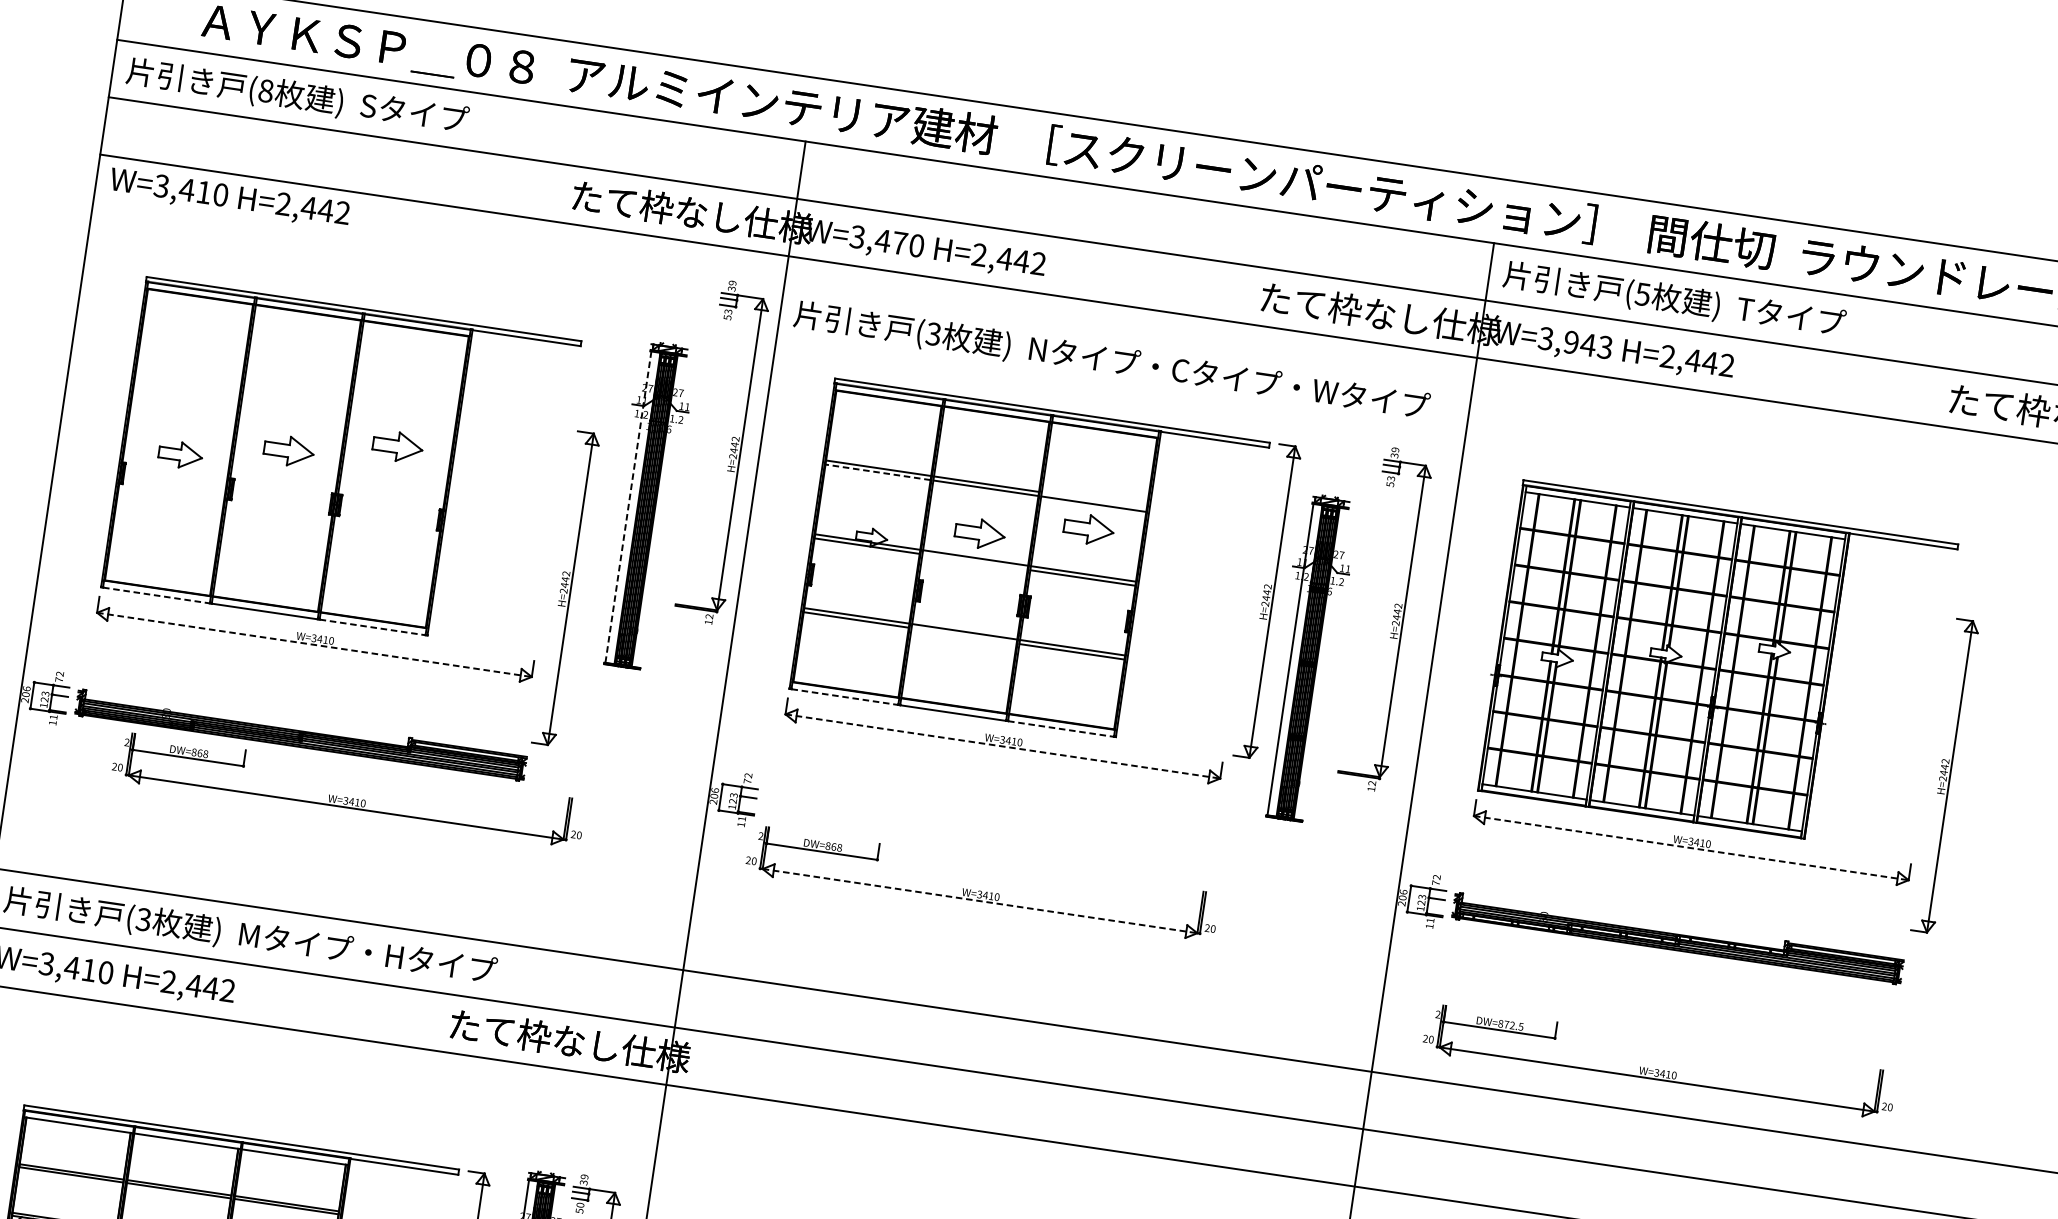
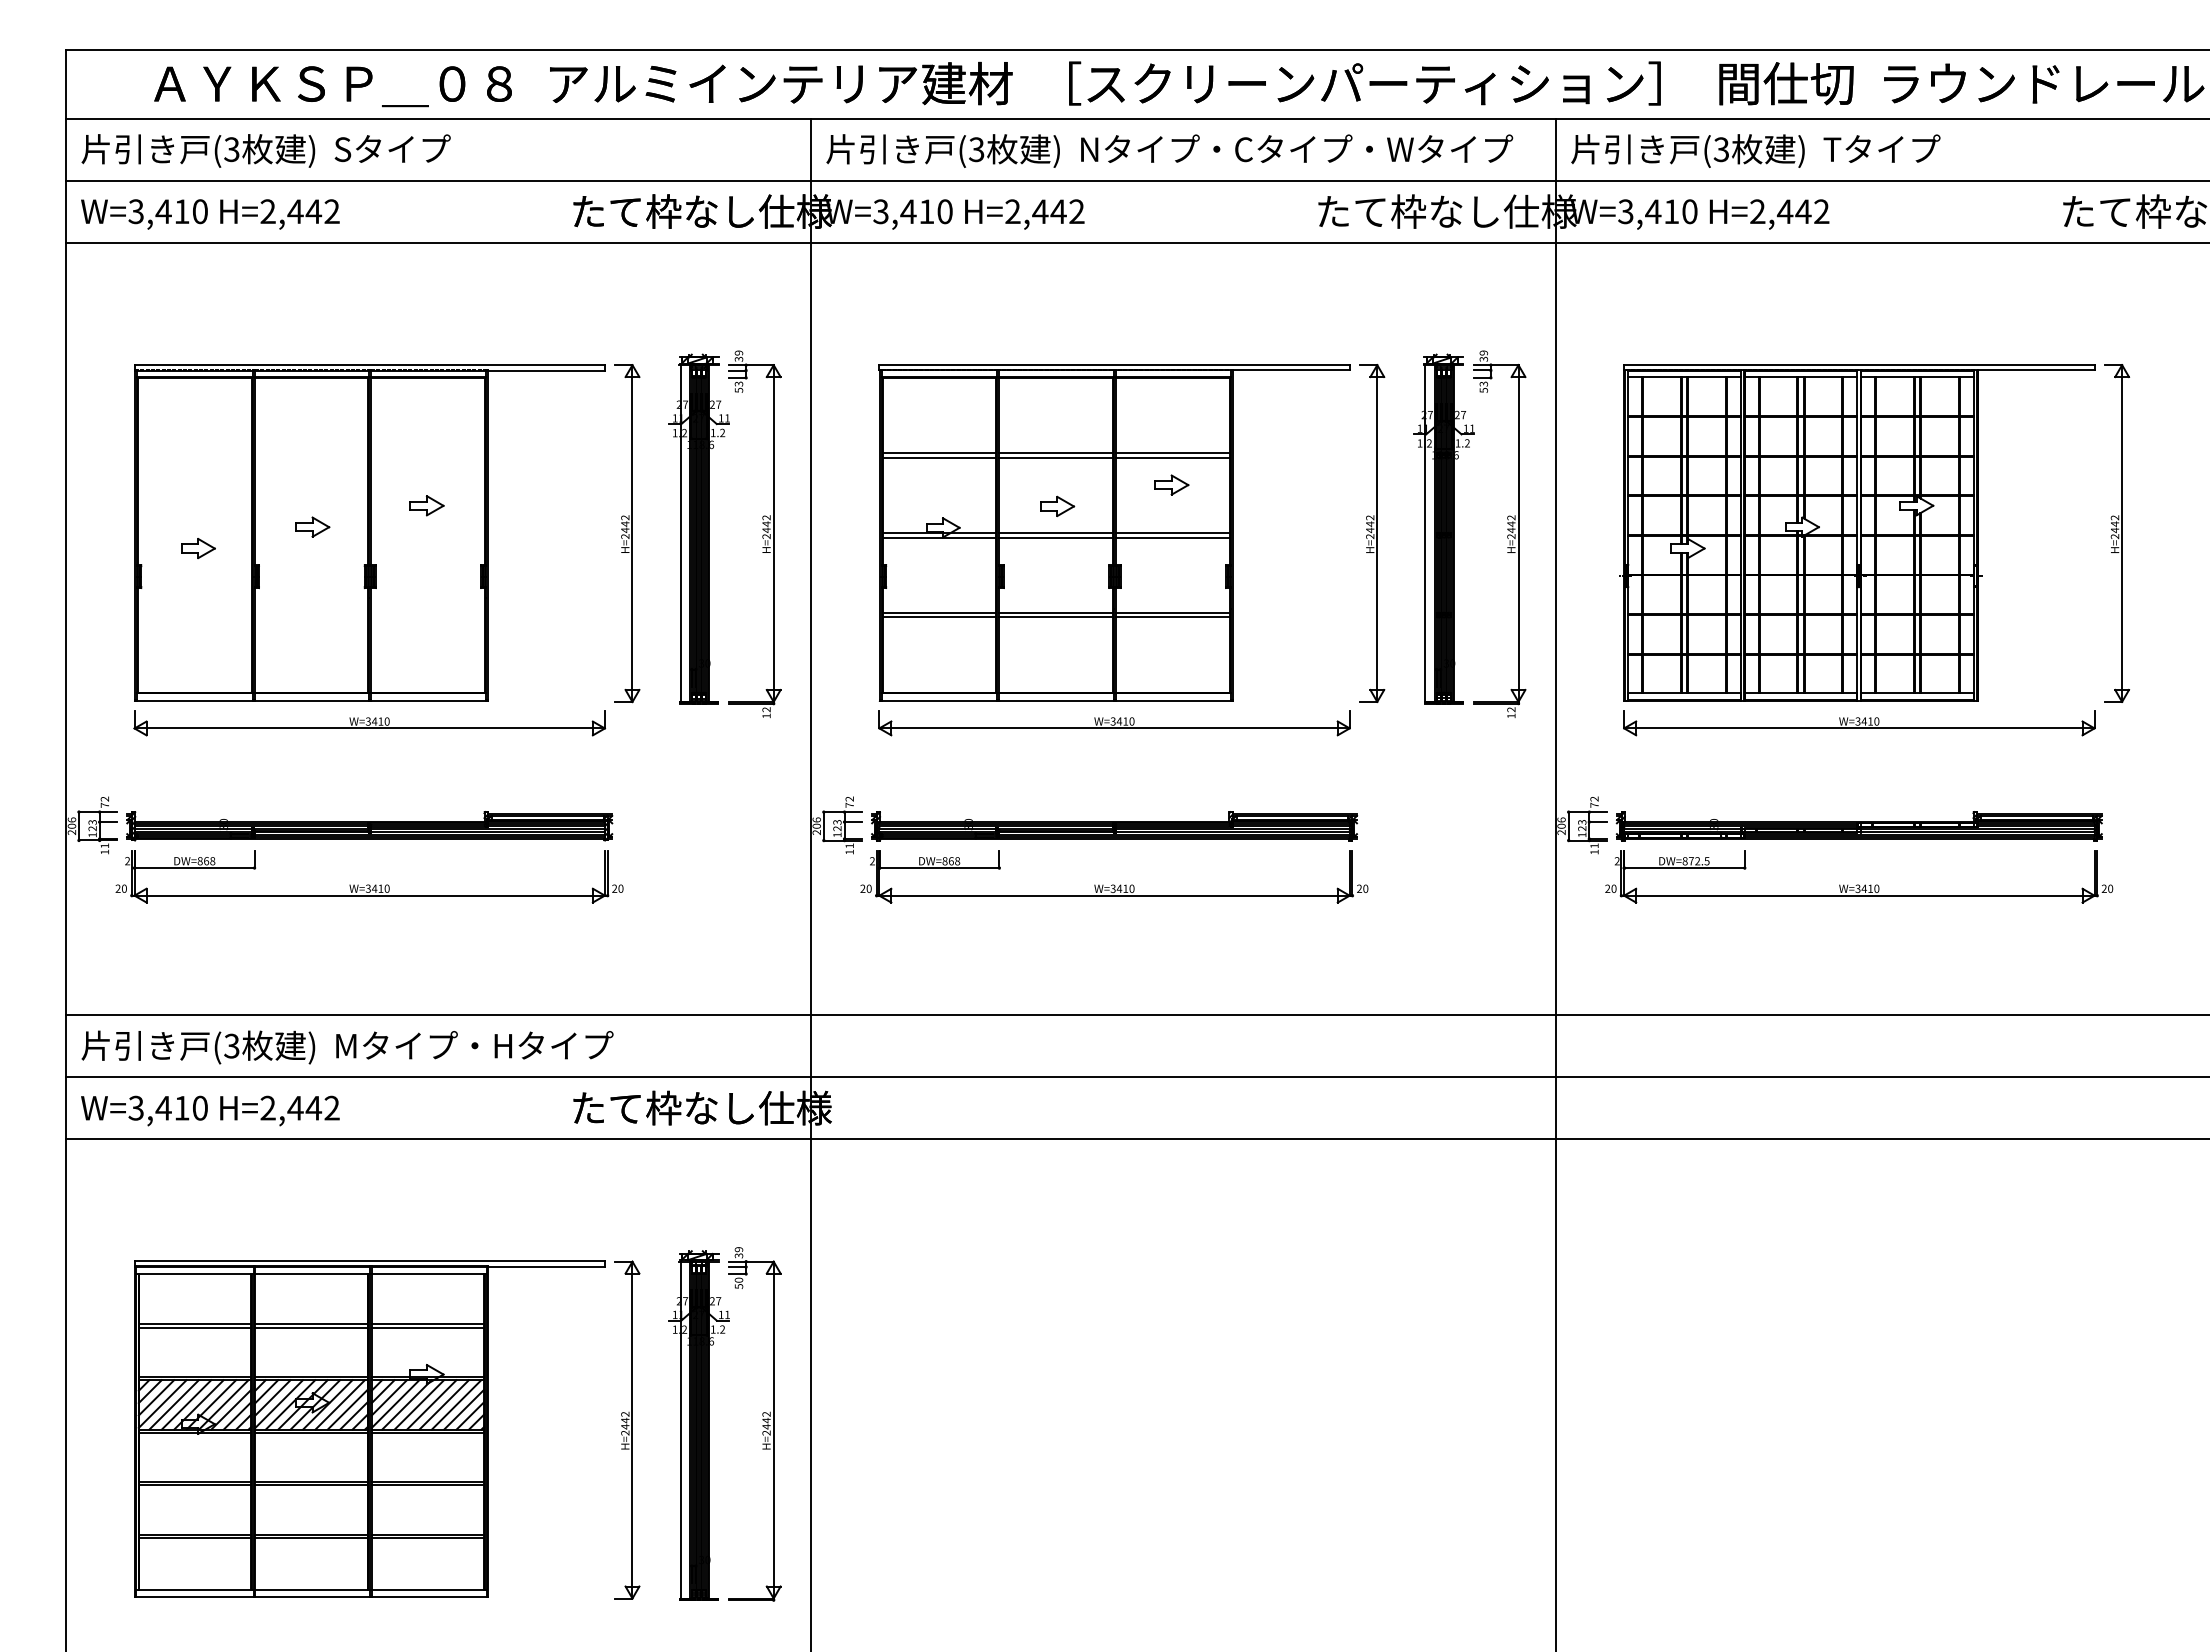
text: (265, 90) -> (231, 149), (8 -> (3
text: (229, 198) -> (210, 214), moved
text: (899, 243) -> (926, 211), W=3,470 -> W=3,410
text: (1642, 294) -> (1721, 149), (5 -> (3
text: (1588, 344) -> (1671, 211), W=3,943 -> W=3,410
text: (1111, 361) -> (1169, 150), moved
part: (397, 446) -> (426, 505), size x0.62
part: (289, 450) -> (312, 526), size x0.62
part: (729, 454) -> (762, 535), moved
part: (180, 455) -> (198, 548), size x0.71
line: (878, 472) -> (939, 457), dashed -> solid
line: (1093, 500) -> (1172, 453), added
line: (628, 507) -> (680, 533), dashed -> solid
part: (1088, 528) -> (1171, 484), size x0.62
part: (980, 532) -> (1057, 505), size x0.62
line: (975, 562) -> (1056, 537), added
part: (566, 588) -> (627, 533), moved
line: (156, 595) -> (194, 700), dashed -> solid
line: (372, 627) -> (428, 700), dashed -> solid
line: (964, 636) -> (1056, 617), added
line: (315, 645) -> (370, 728), dashed -> solid
part: (1307, 657) -> (1443, 528), moved
line: (844, 696) -> (939, 700), dashed -> solid
line: (1061, 728) -> (1173, 700), dashed -> solid
line: (1003, 746) -> (1115, 728), dashed -> solid
part: (1945, 776) -> (2117, 533), moved
part: (347, 797) -> (369, 884), moved
part: (989, 837) -> (1114, 826), added
line: (1691, 848) -> (1859, 728), dashed -> solid
line: (980, 901) -> (1115, 895), dashed -> solid
part: (1657, 1069) -> (1858, 884), moved

